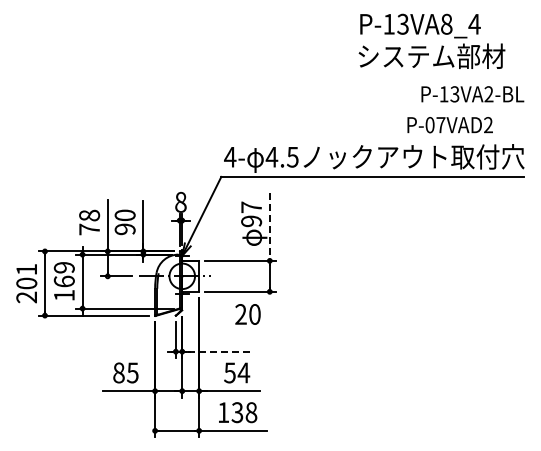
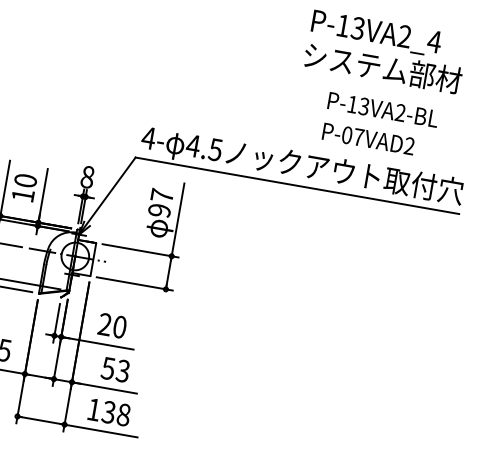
text: (446, 23) -> (404, 35), P-13VA8_4 -> P-13VA2_4
text: (472, 94) -> (382, 110), moved
text: (449, 125) -> (367, 139), moved
line: (269, 227) -> (177, 220), dashed -> solid
text: (124, 229) -> (22, 195), 90 -> 10
text: (247, 314) -> (111, 325), moved
line: (216, 351) -> (97, 343), dashed -> solid
text: (243, 372) -> (122, 370), 54 -> 53

